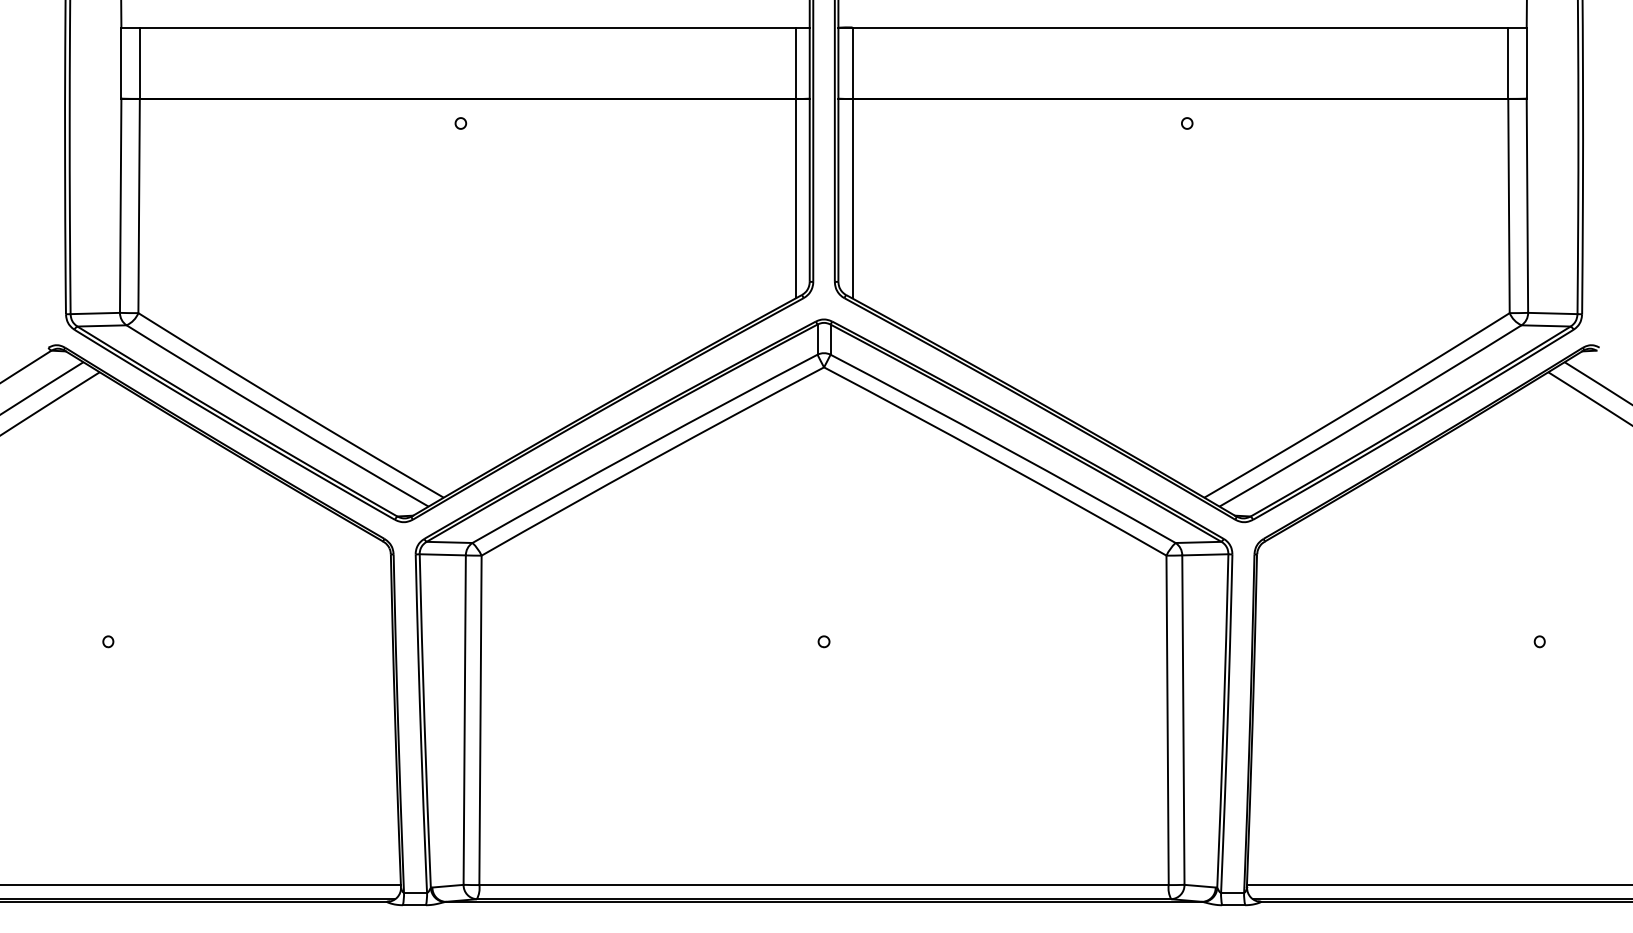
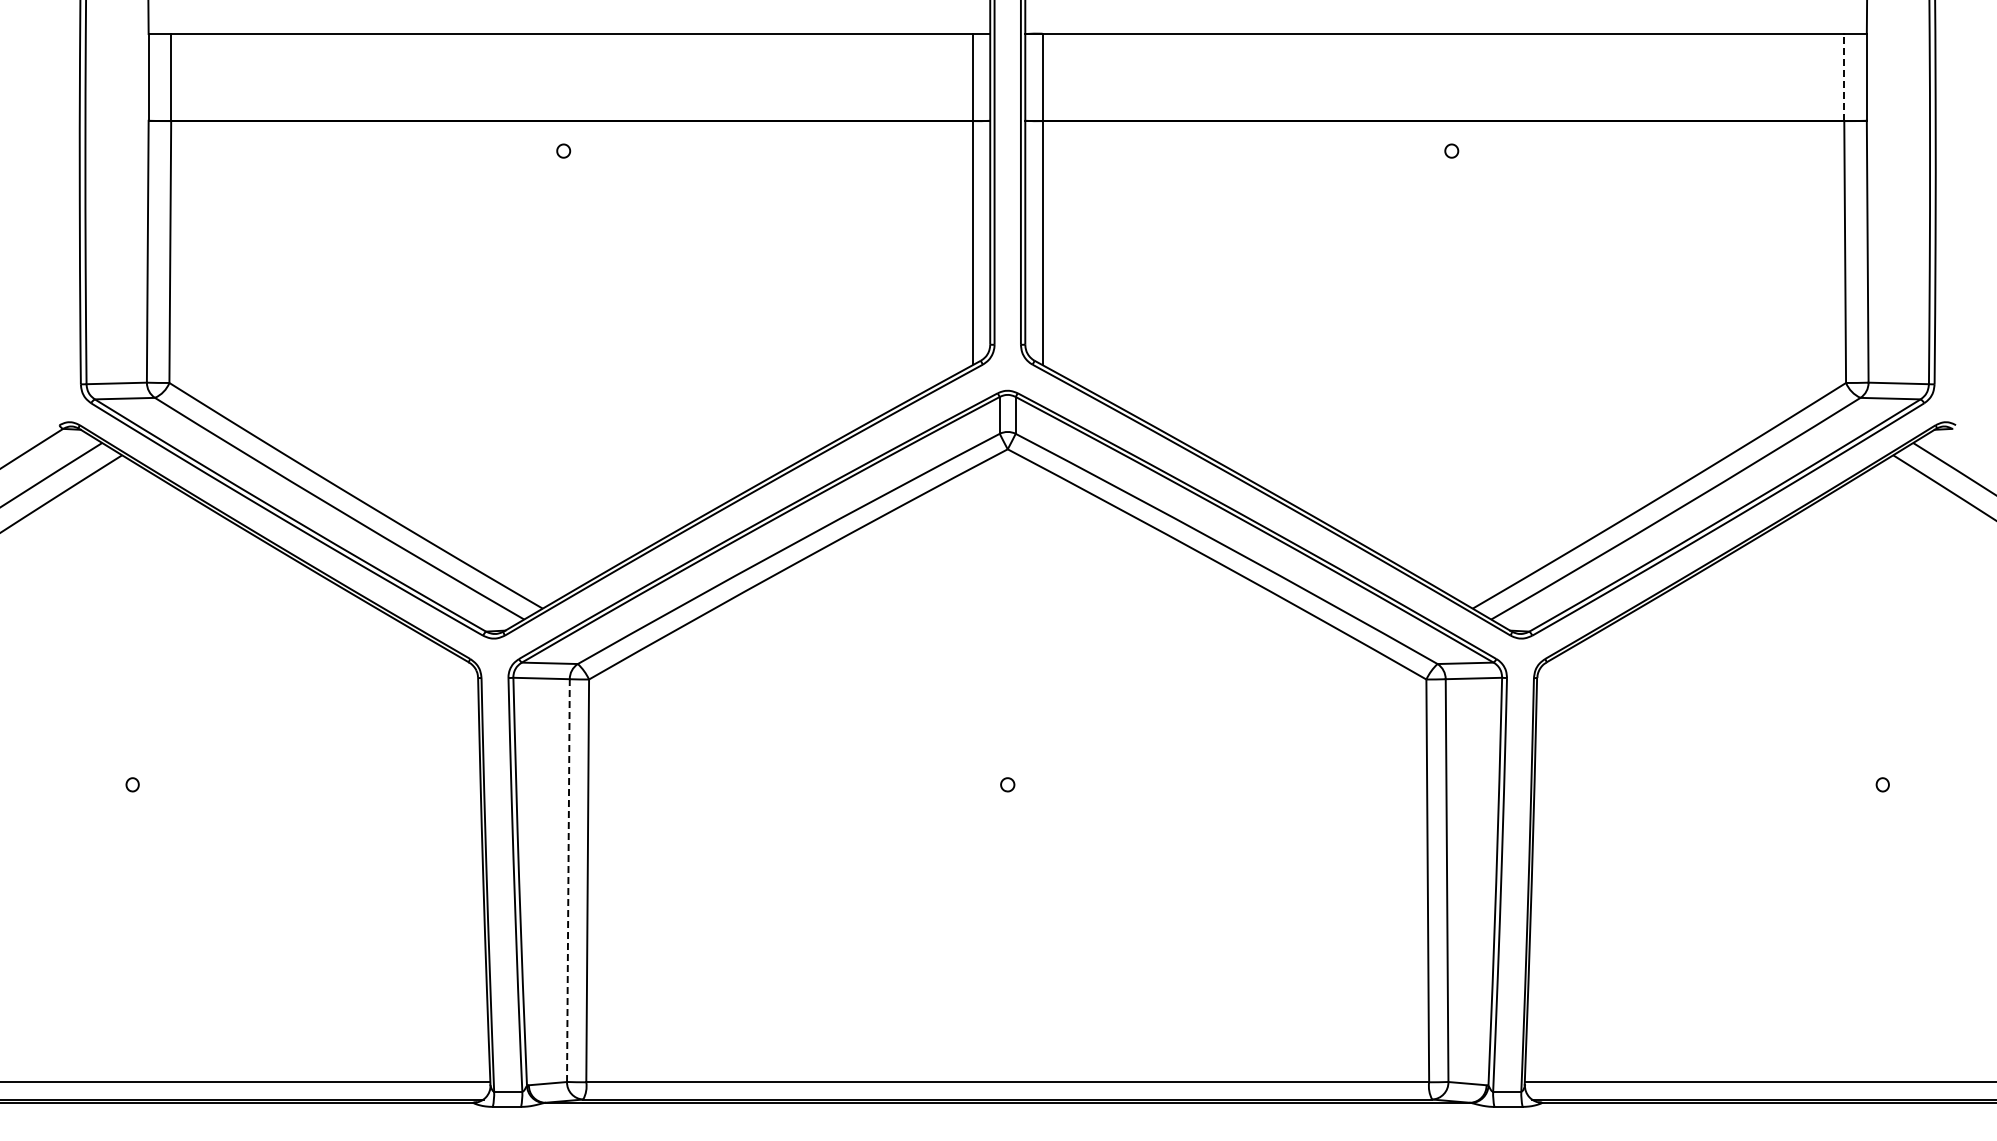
line: (1508, 62) -> (1844, 76), solid -> dashed
line: (464, 720) -> (568, 880), solid -> dashed

